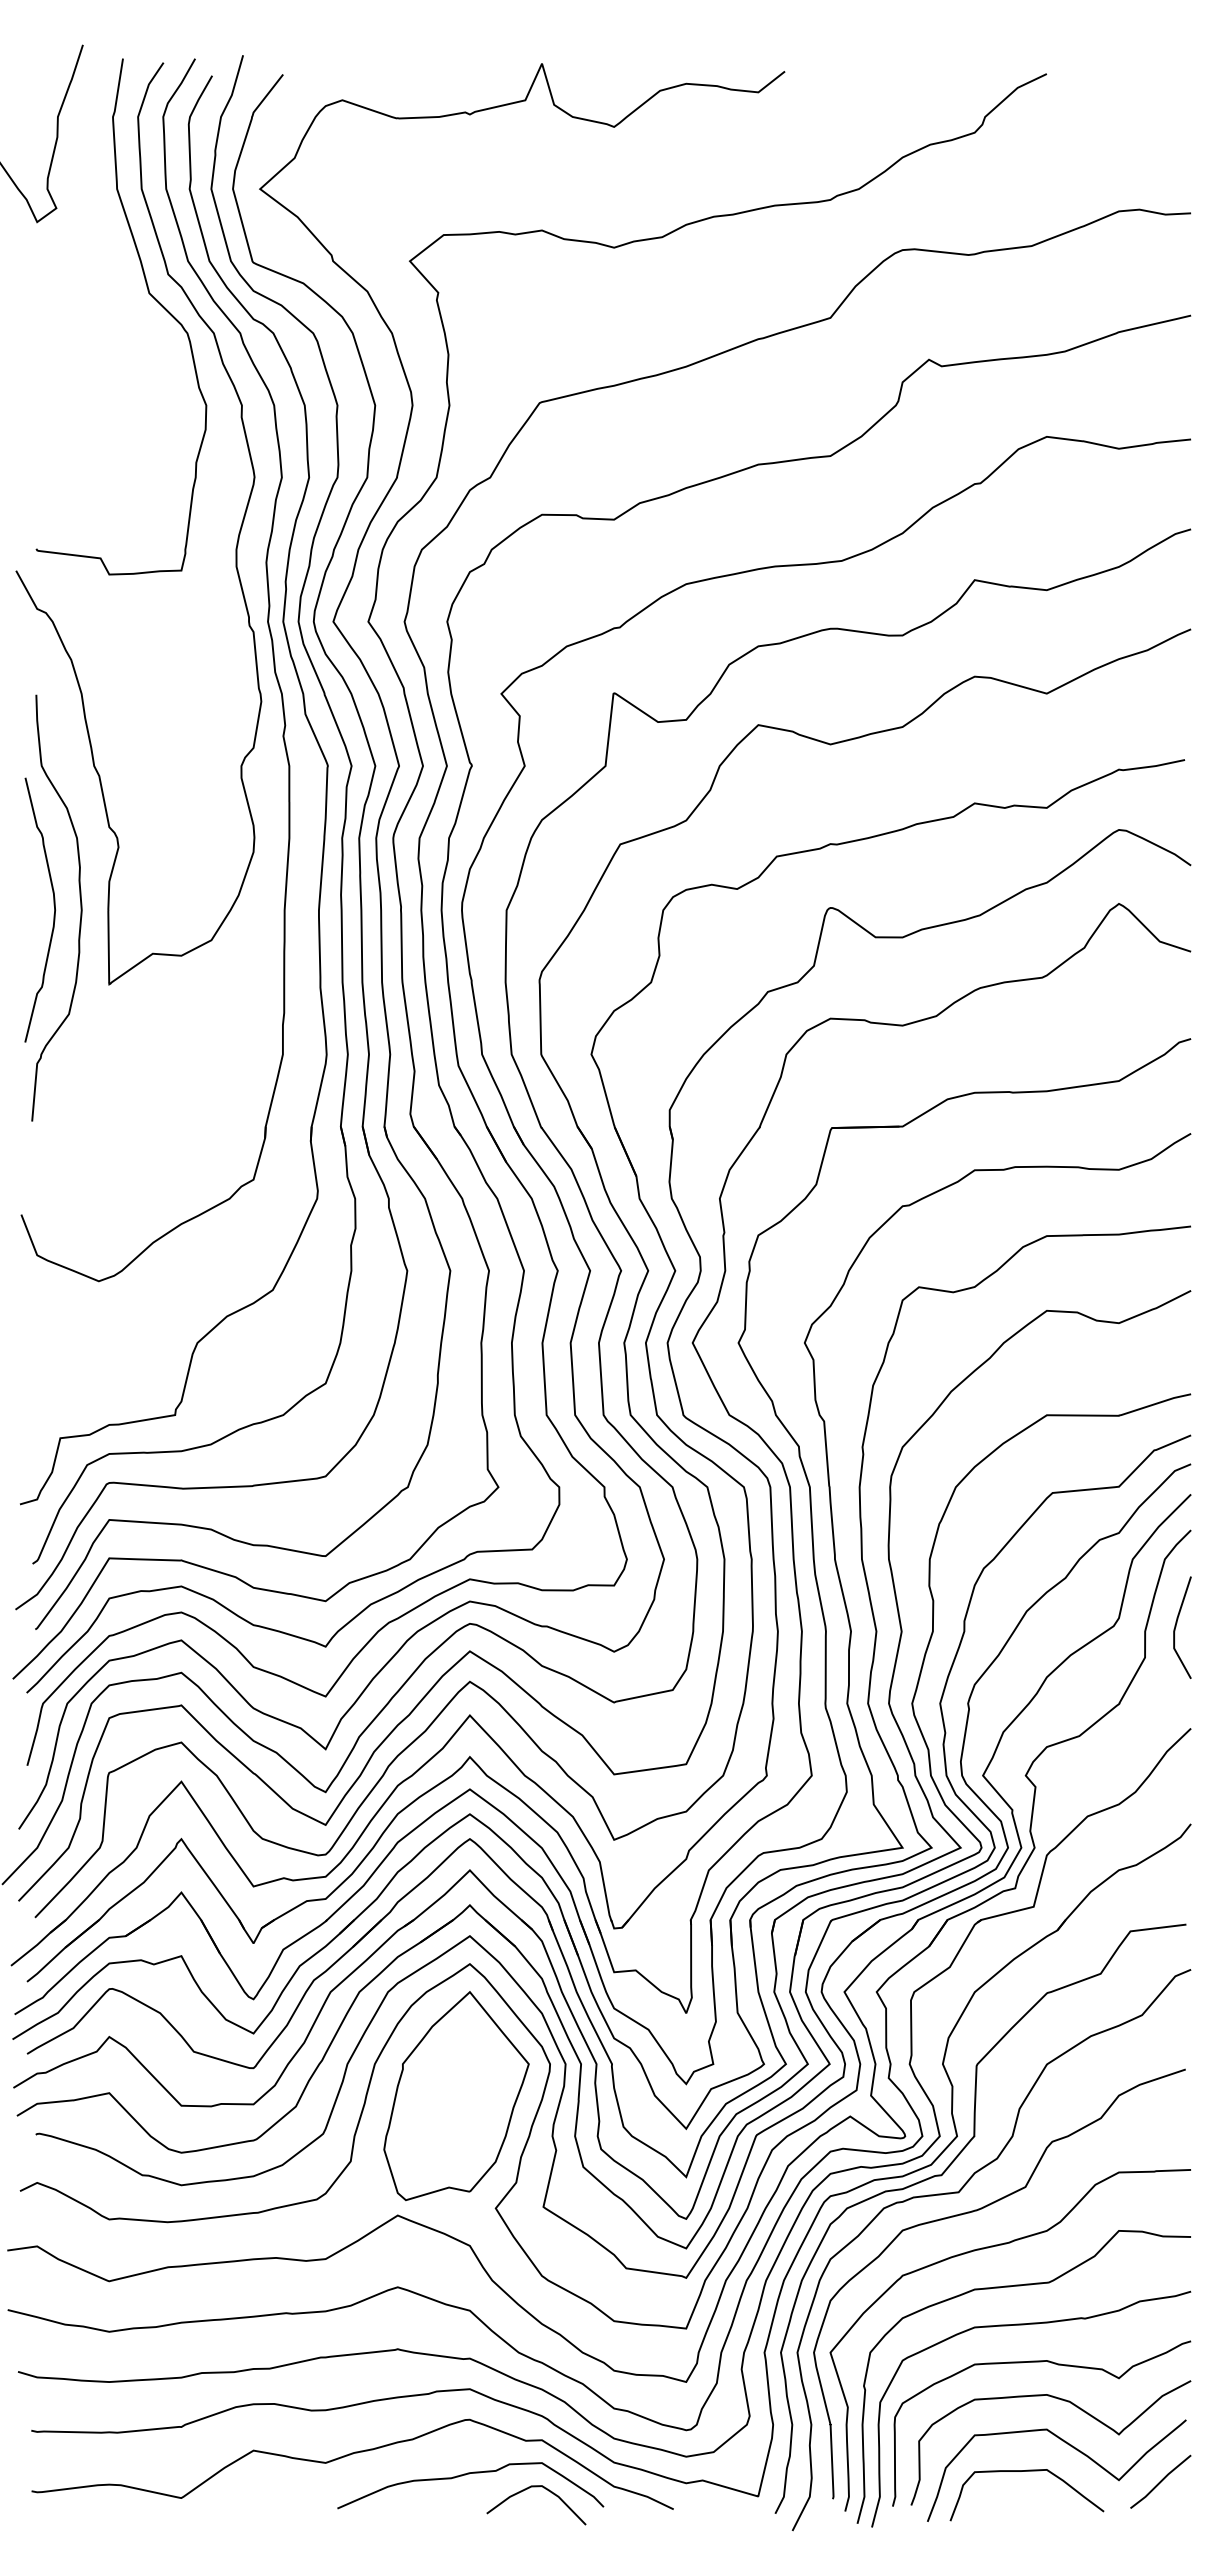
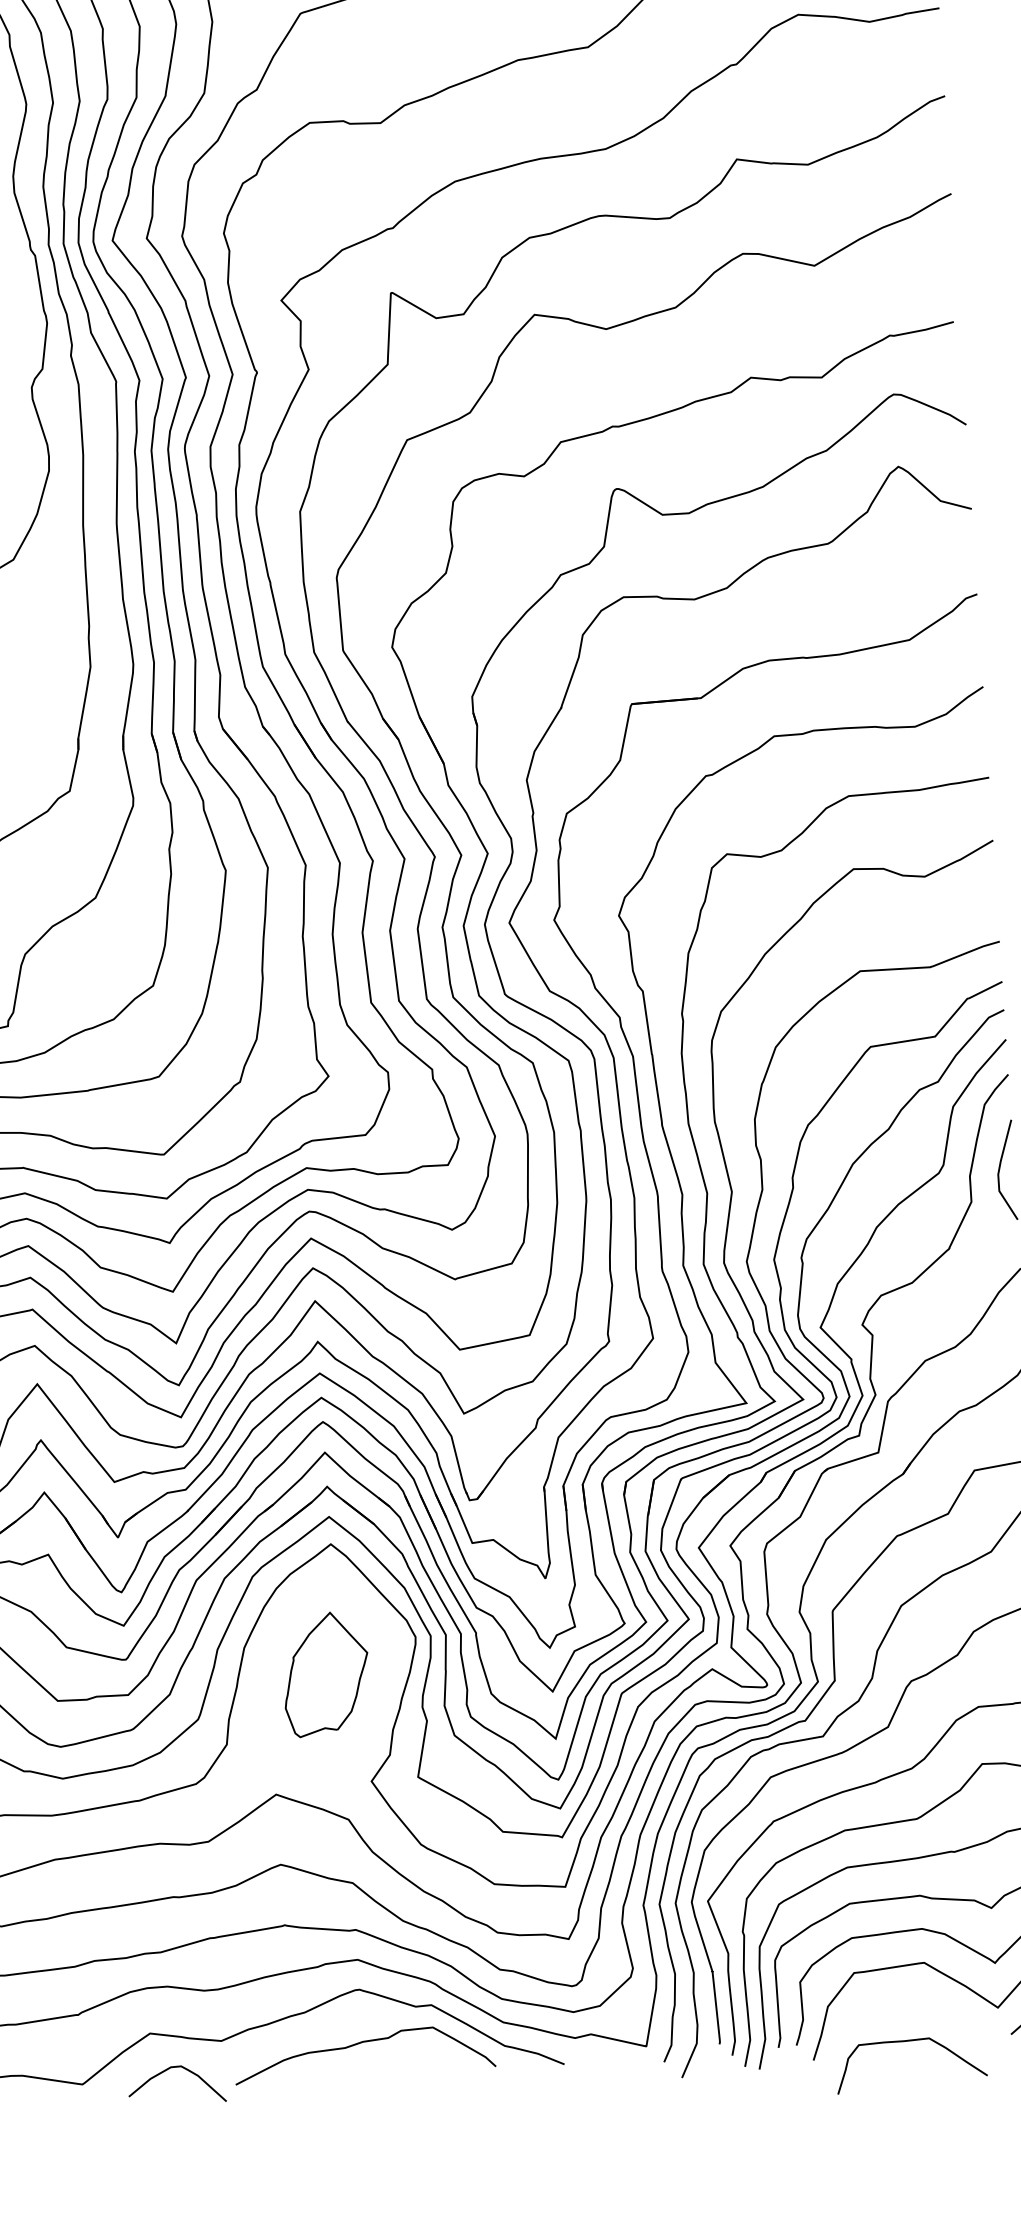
part: (456, 2096) -> (326, 1674), size x0.6
curve: (1026, 2471) -> (909, 2041), moved
curve: (536, 2487) -> (175, 2068), moved

